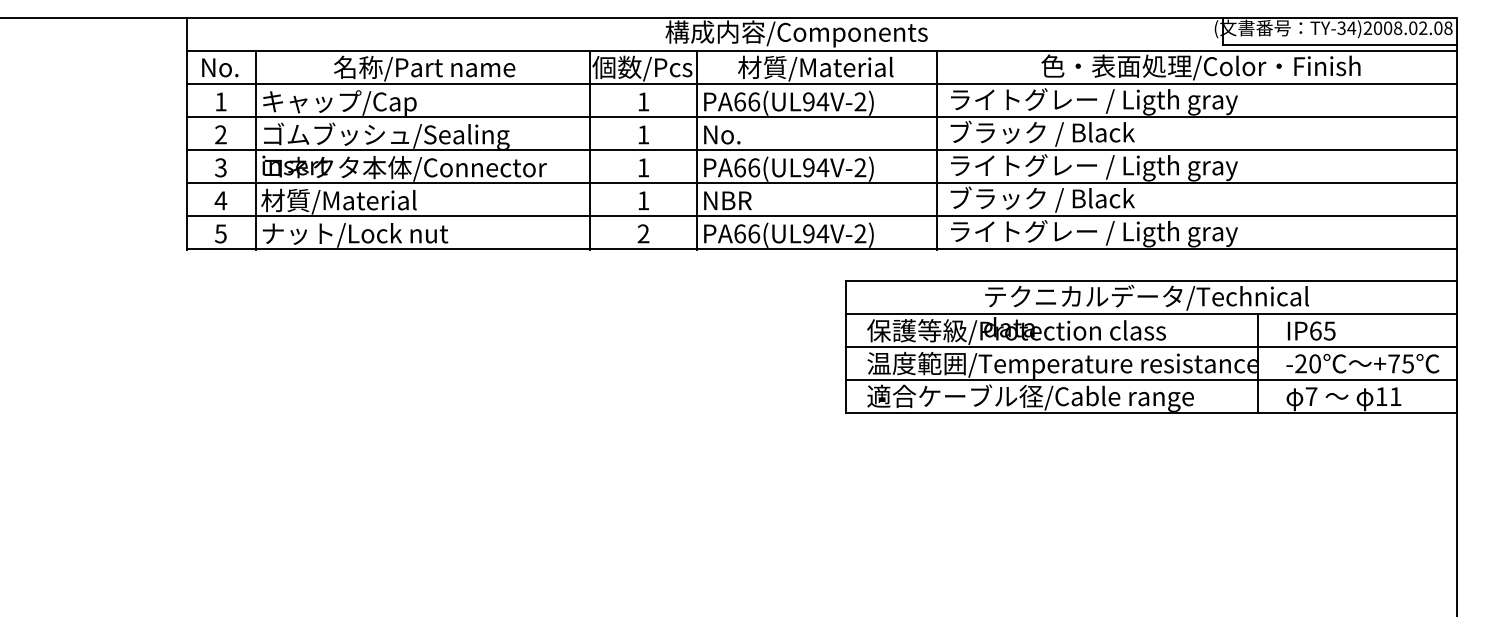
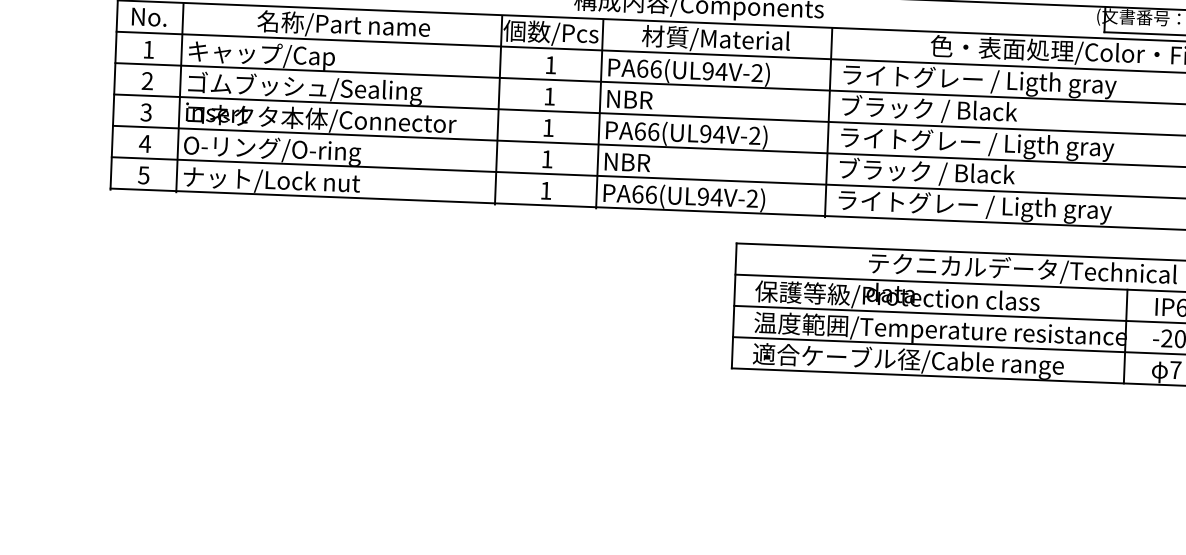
text: (736, 134) -> (638, 99), No. -> NBR
text: (354, 201) -> (272, 149), 材質/Material -> O-リング/O-ring
text: (643, 233) -> (546, 190), 2 -> 1

